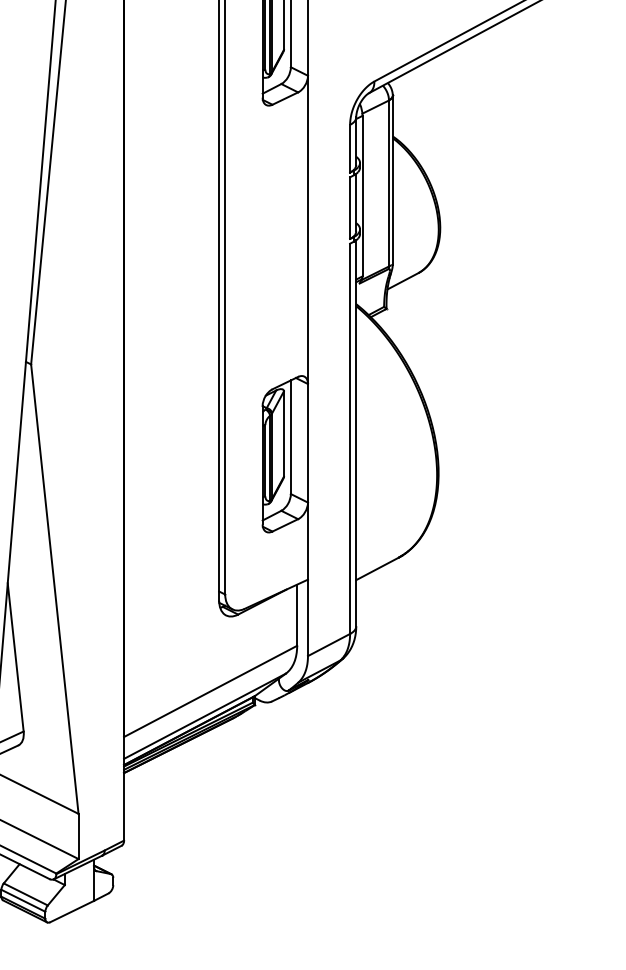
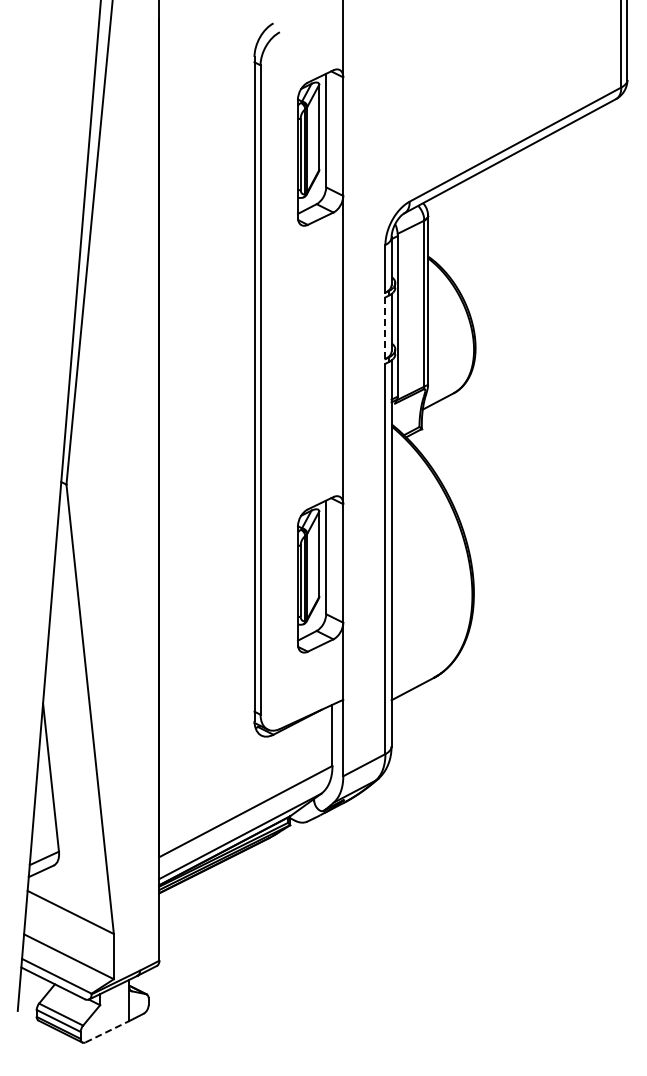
line: (350, 208) -> (385, 328), solid -> dashed
line: (72, 911) -> (107, 1031), solid -> dashed

